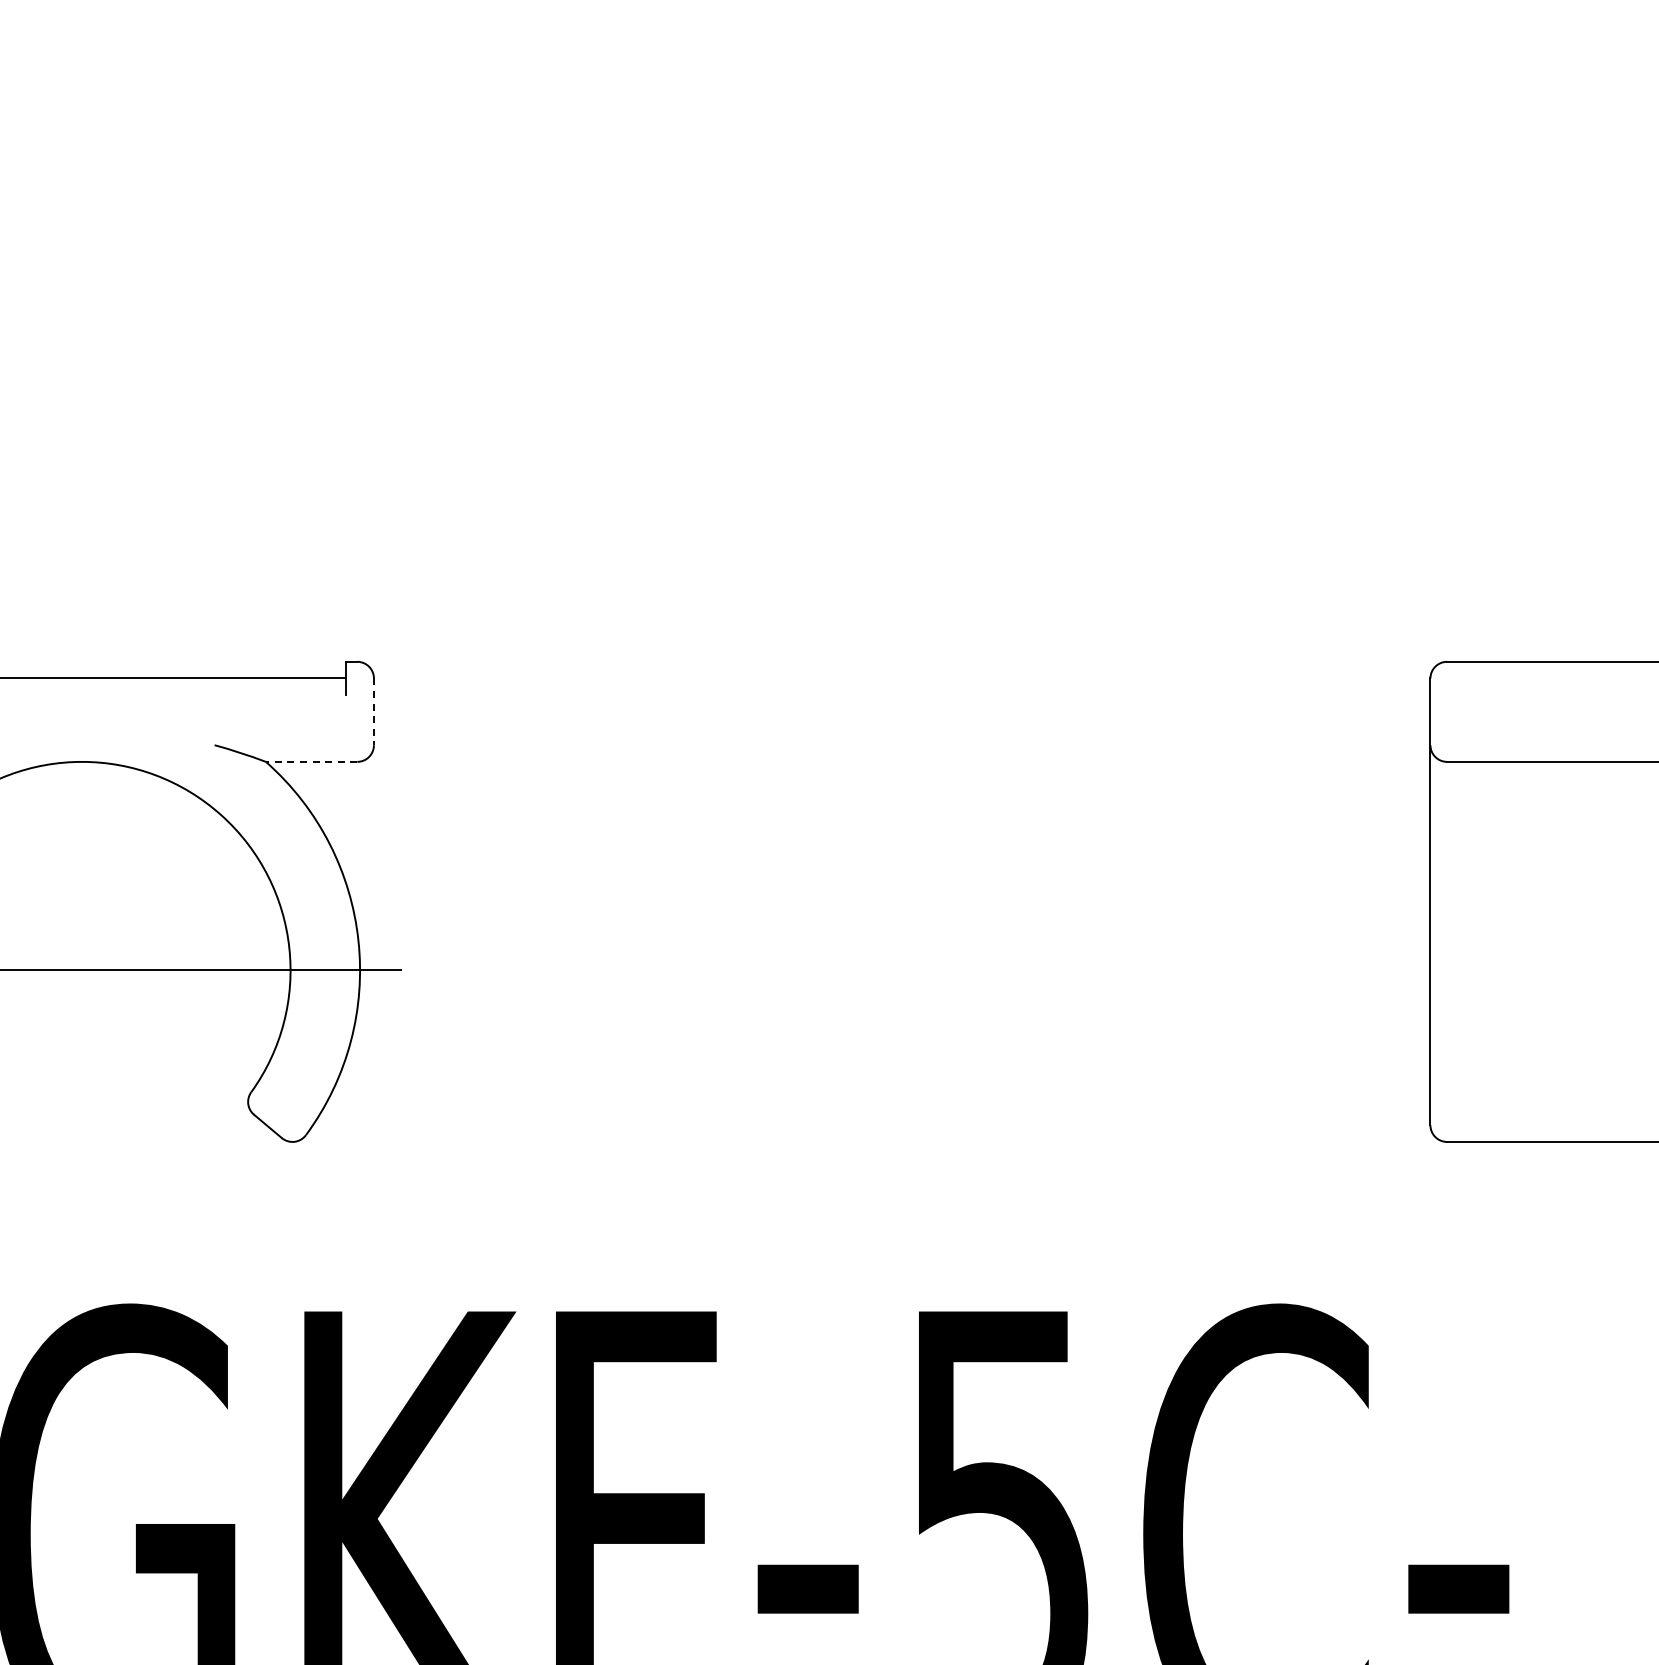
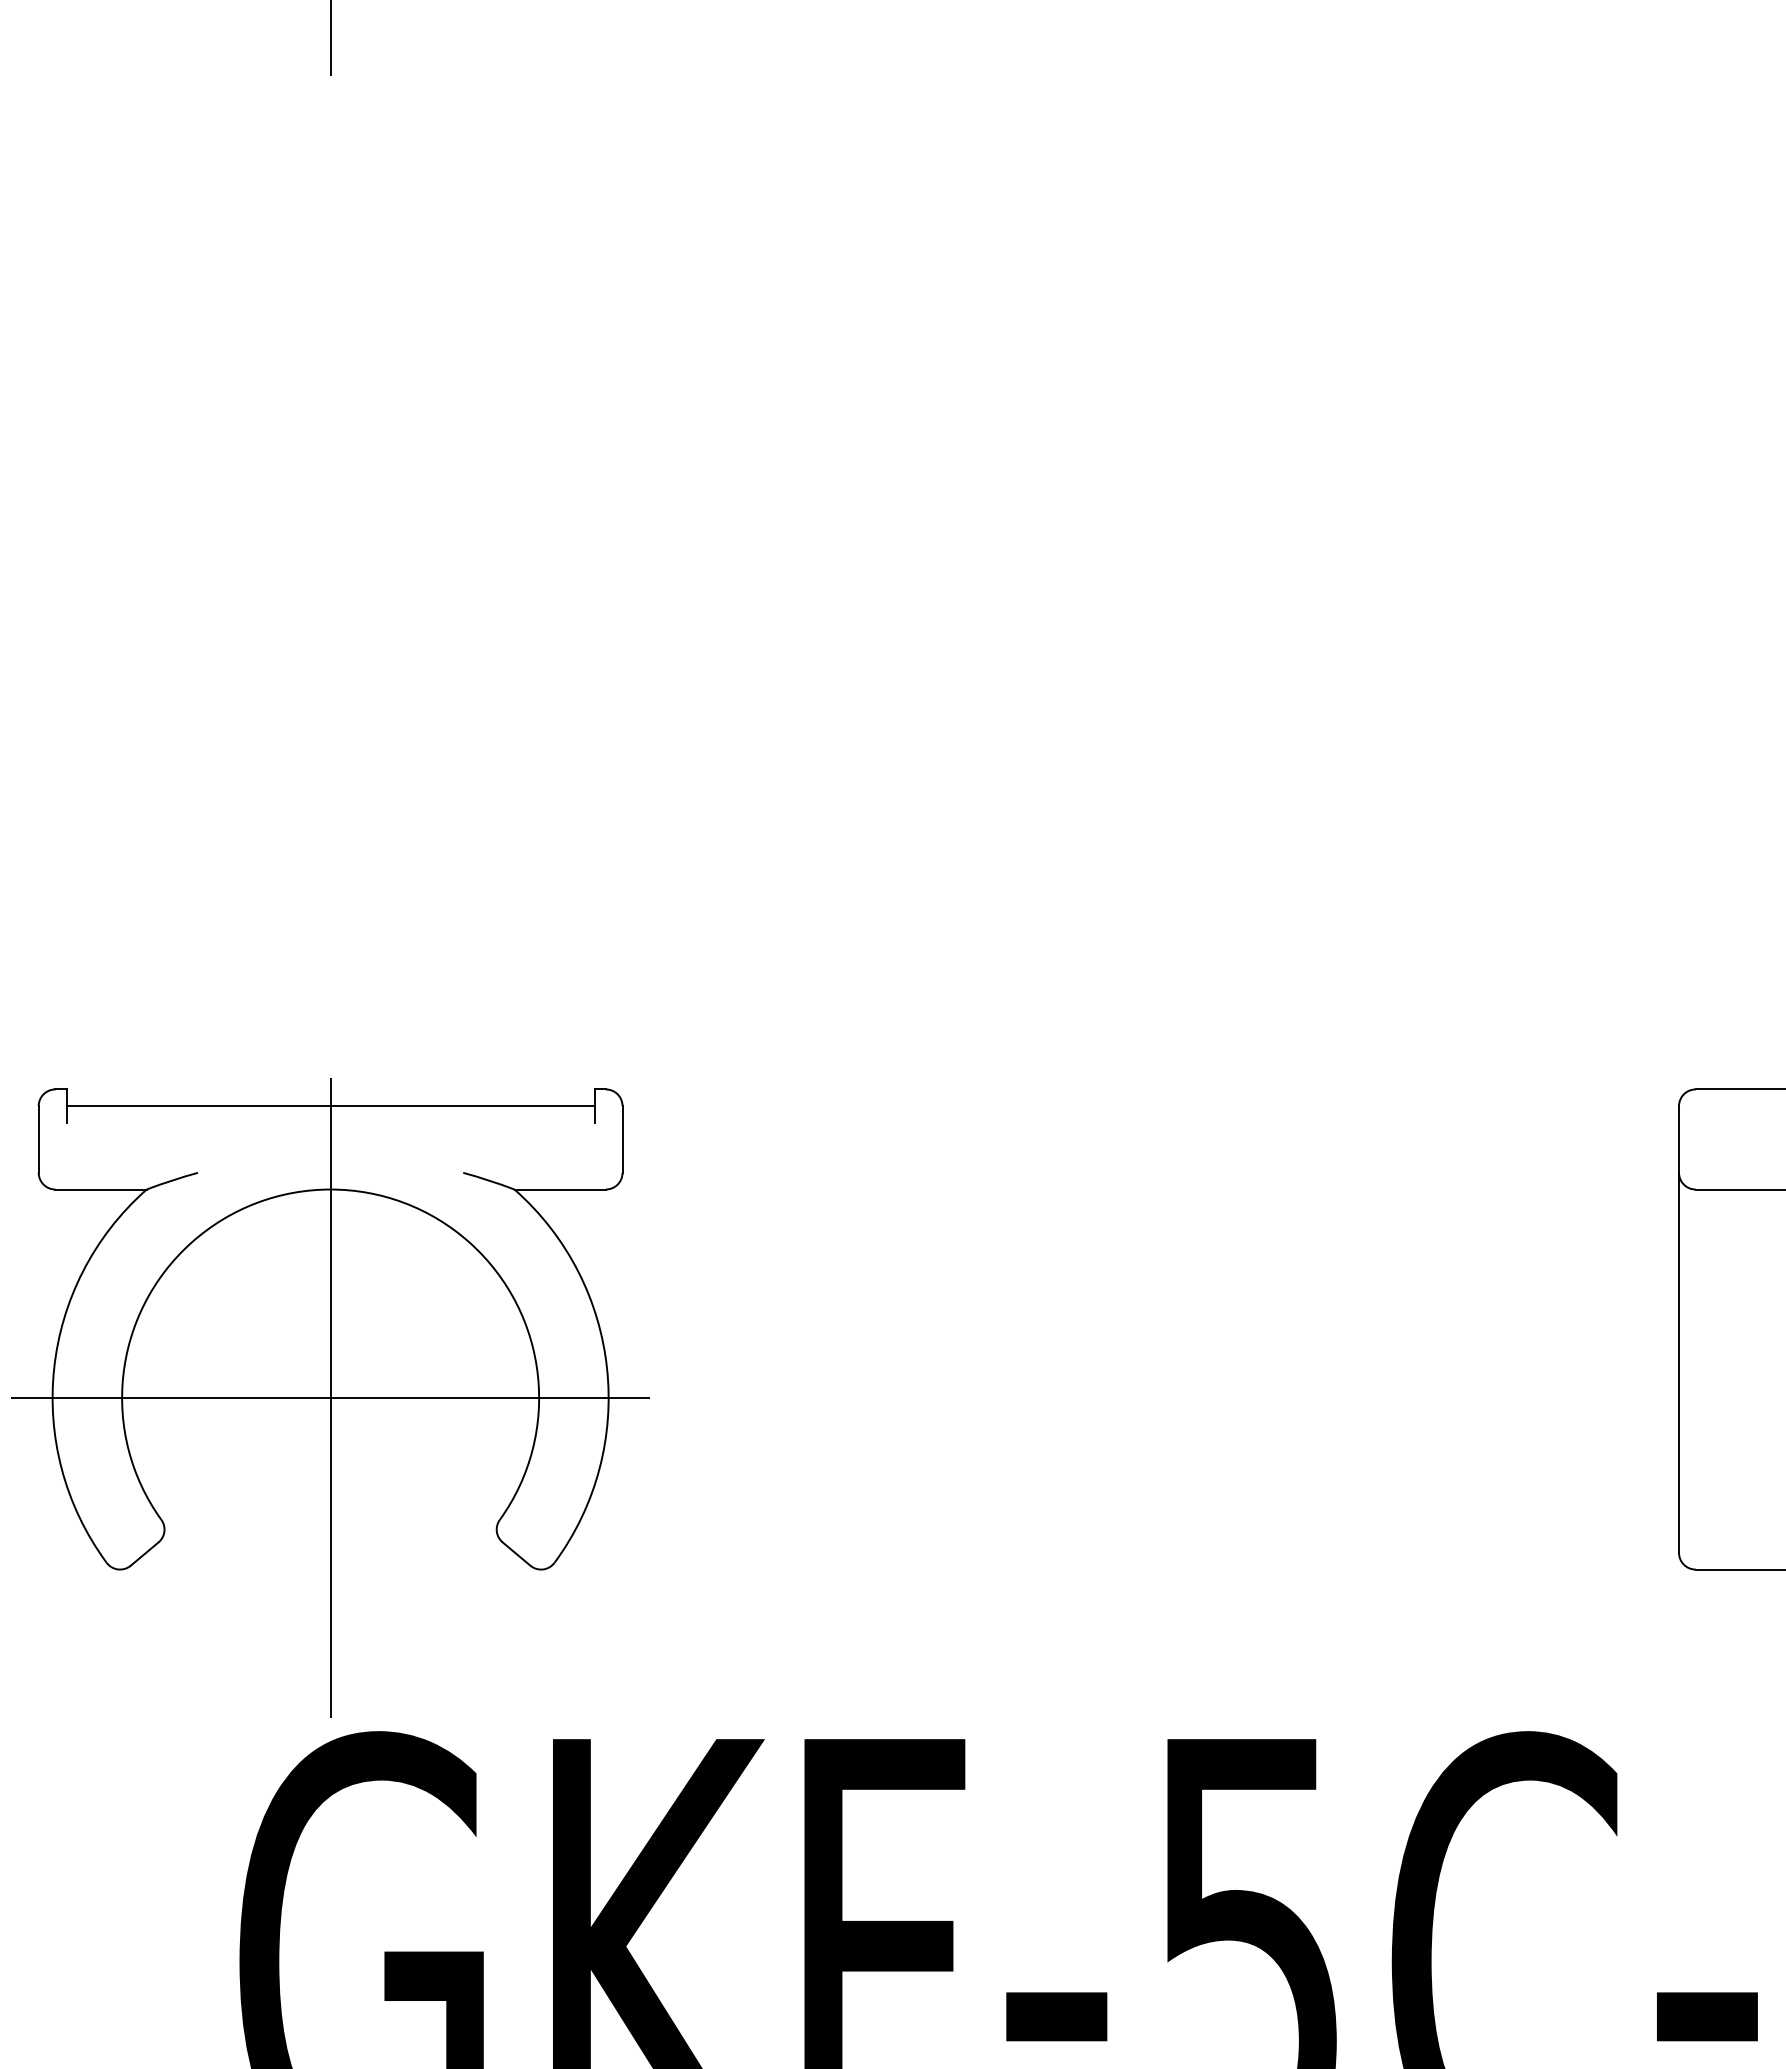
line: (373, 711) -> (622, 1139), dashed -> solid
line: (311, 761) -> (560, 1189), dashed -> solid
line: (81, 969) -> (330, 1397), added

